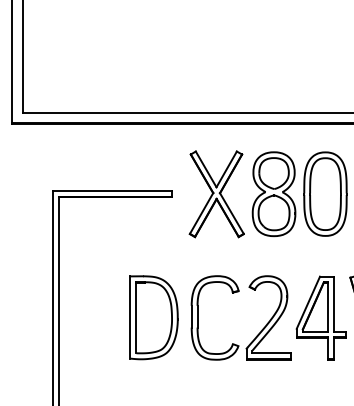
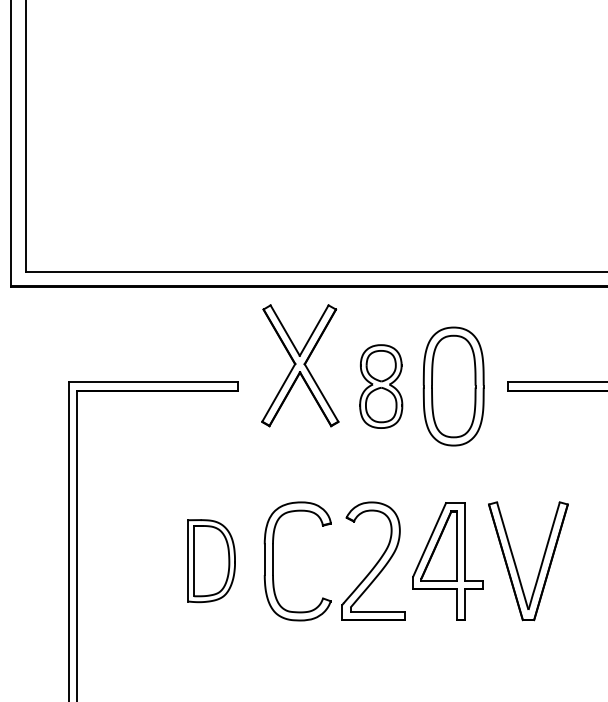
part: (216, 194) -> (300, 365), moved
part: (274, 194) -> (381, 386), size x0.7
part: (153, 317) -> (211, 560), size x0.7

